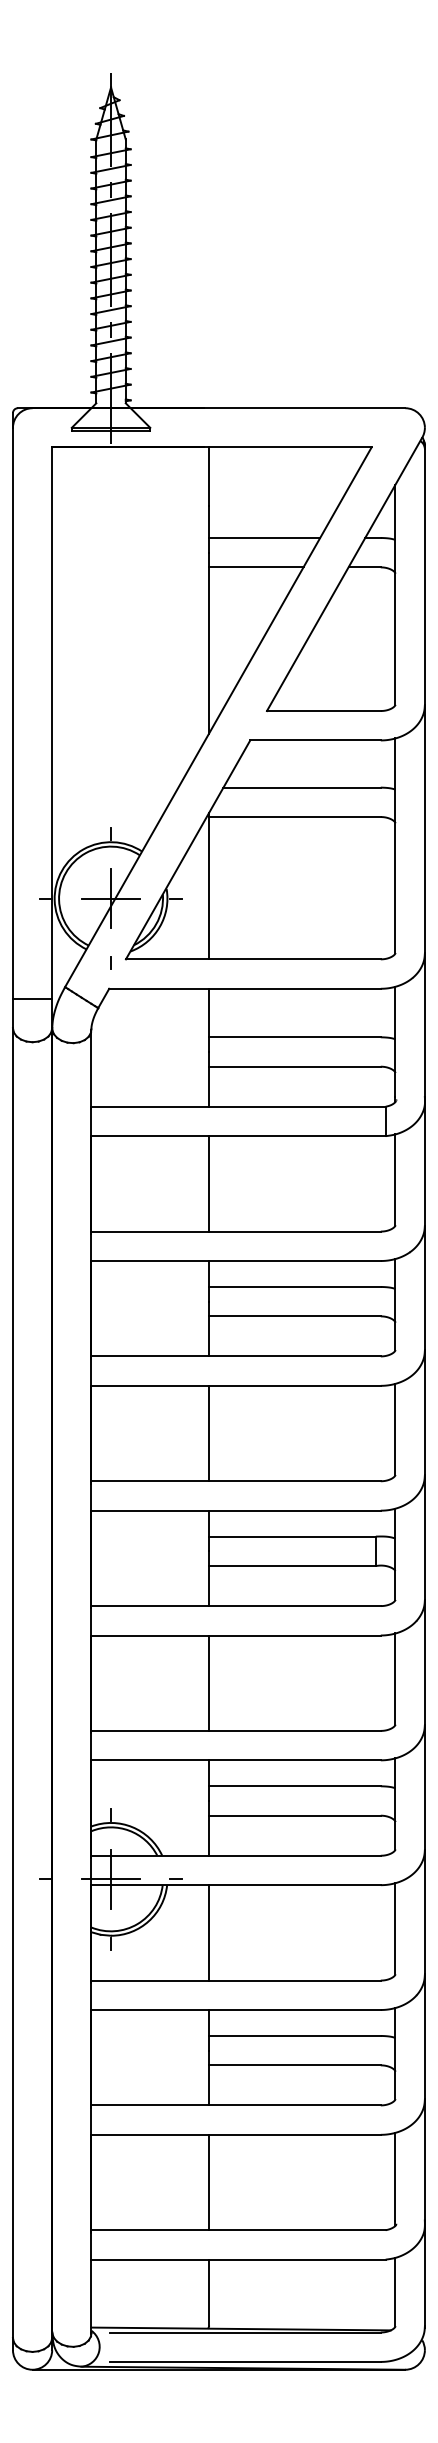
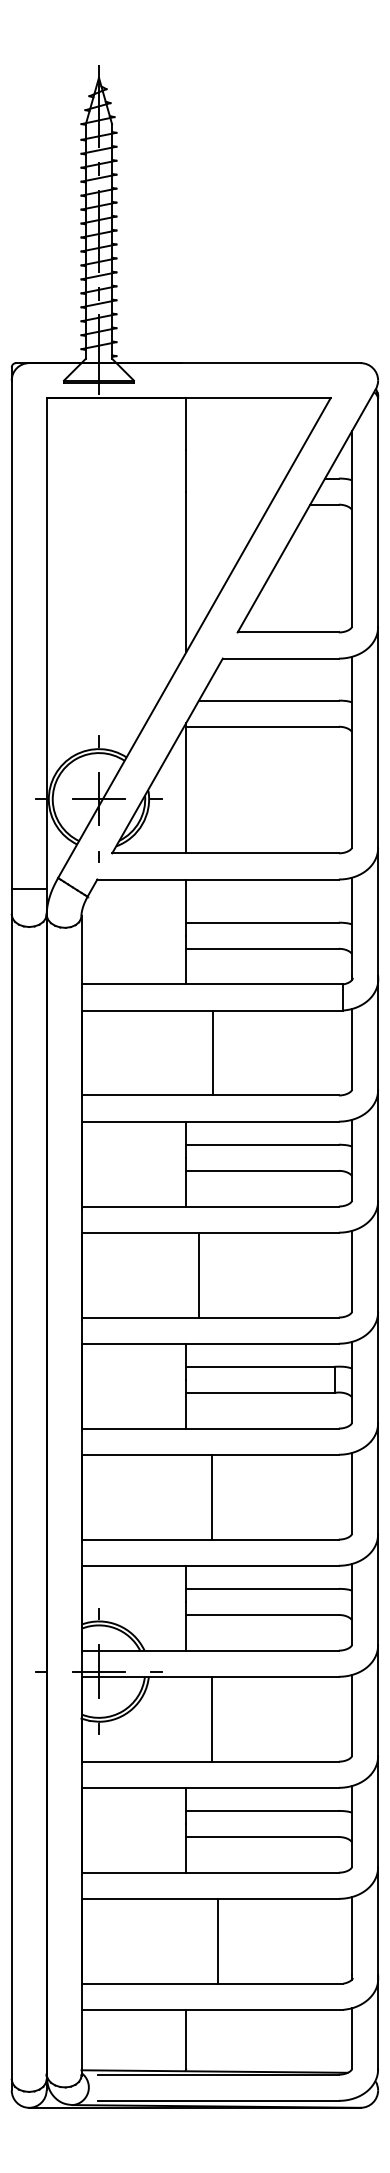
line: (264, 537) -> (235, 478), removed
line: (256, 567) -> (228, 504), removed
line: (209, 1183) -> (213, 1052), moved
line: (209, 1432) -> (199, 1274), moved
line: (209, 1682) -> (212, 1496), moved
line: (209, 1932) -> (212, 1718), moved
line: (209, 2181) -> (218, 1940), moved

